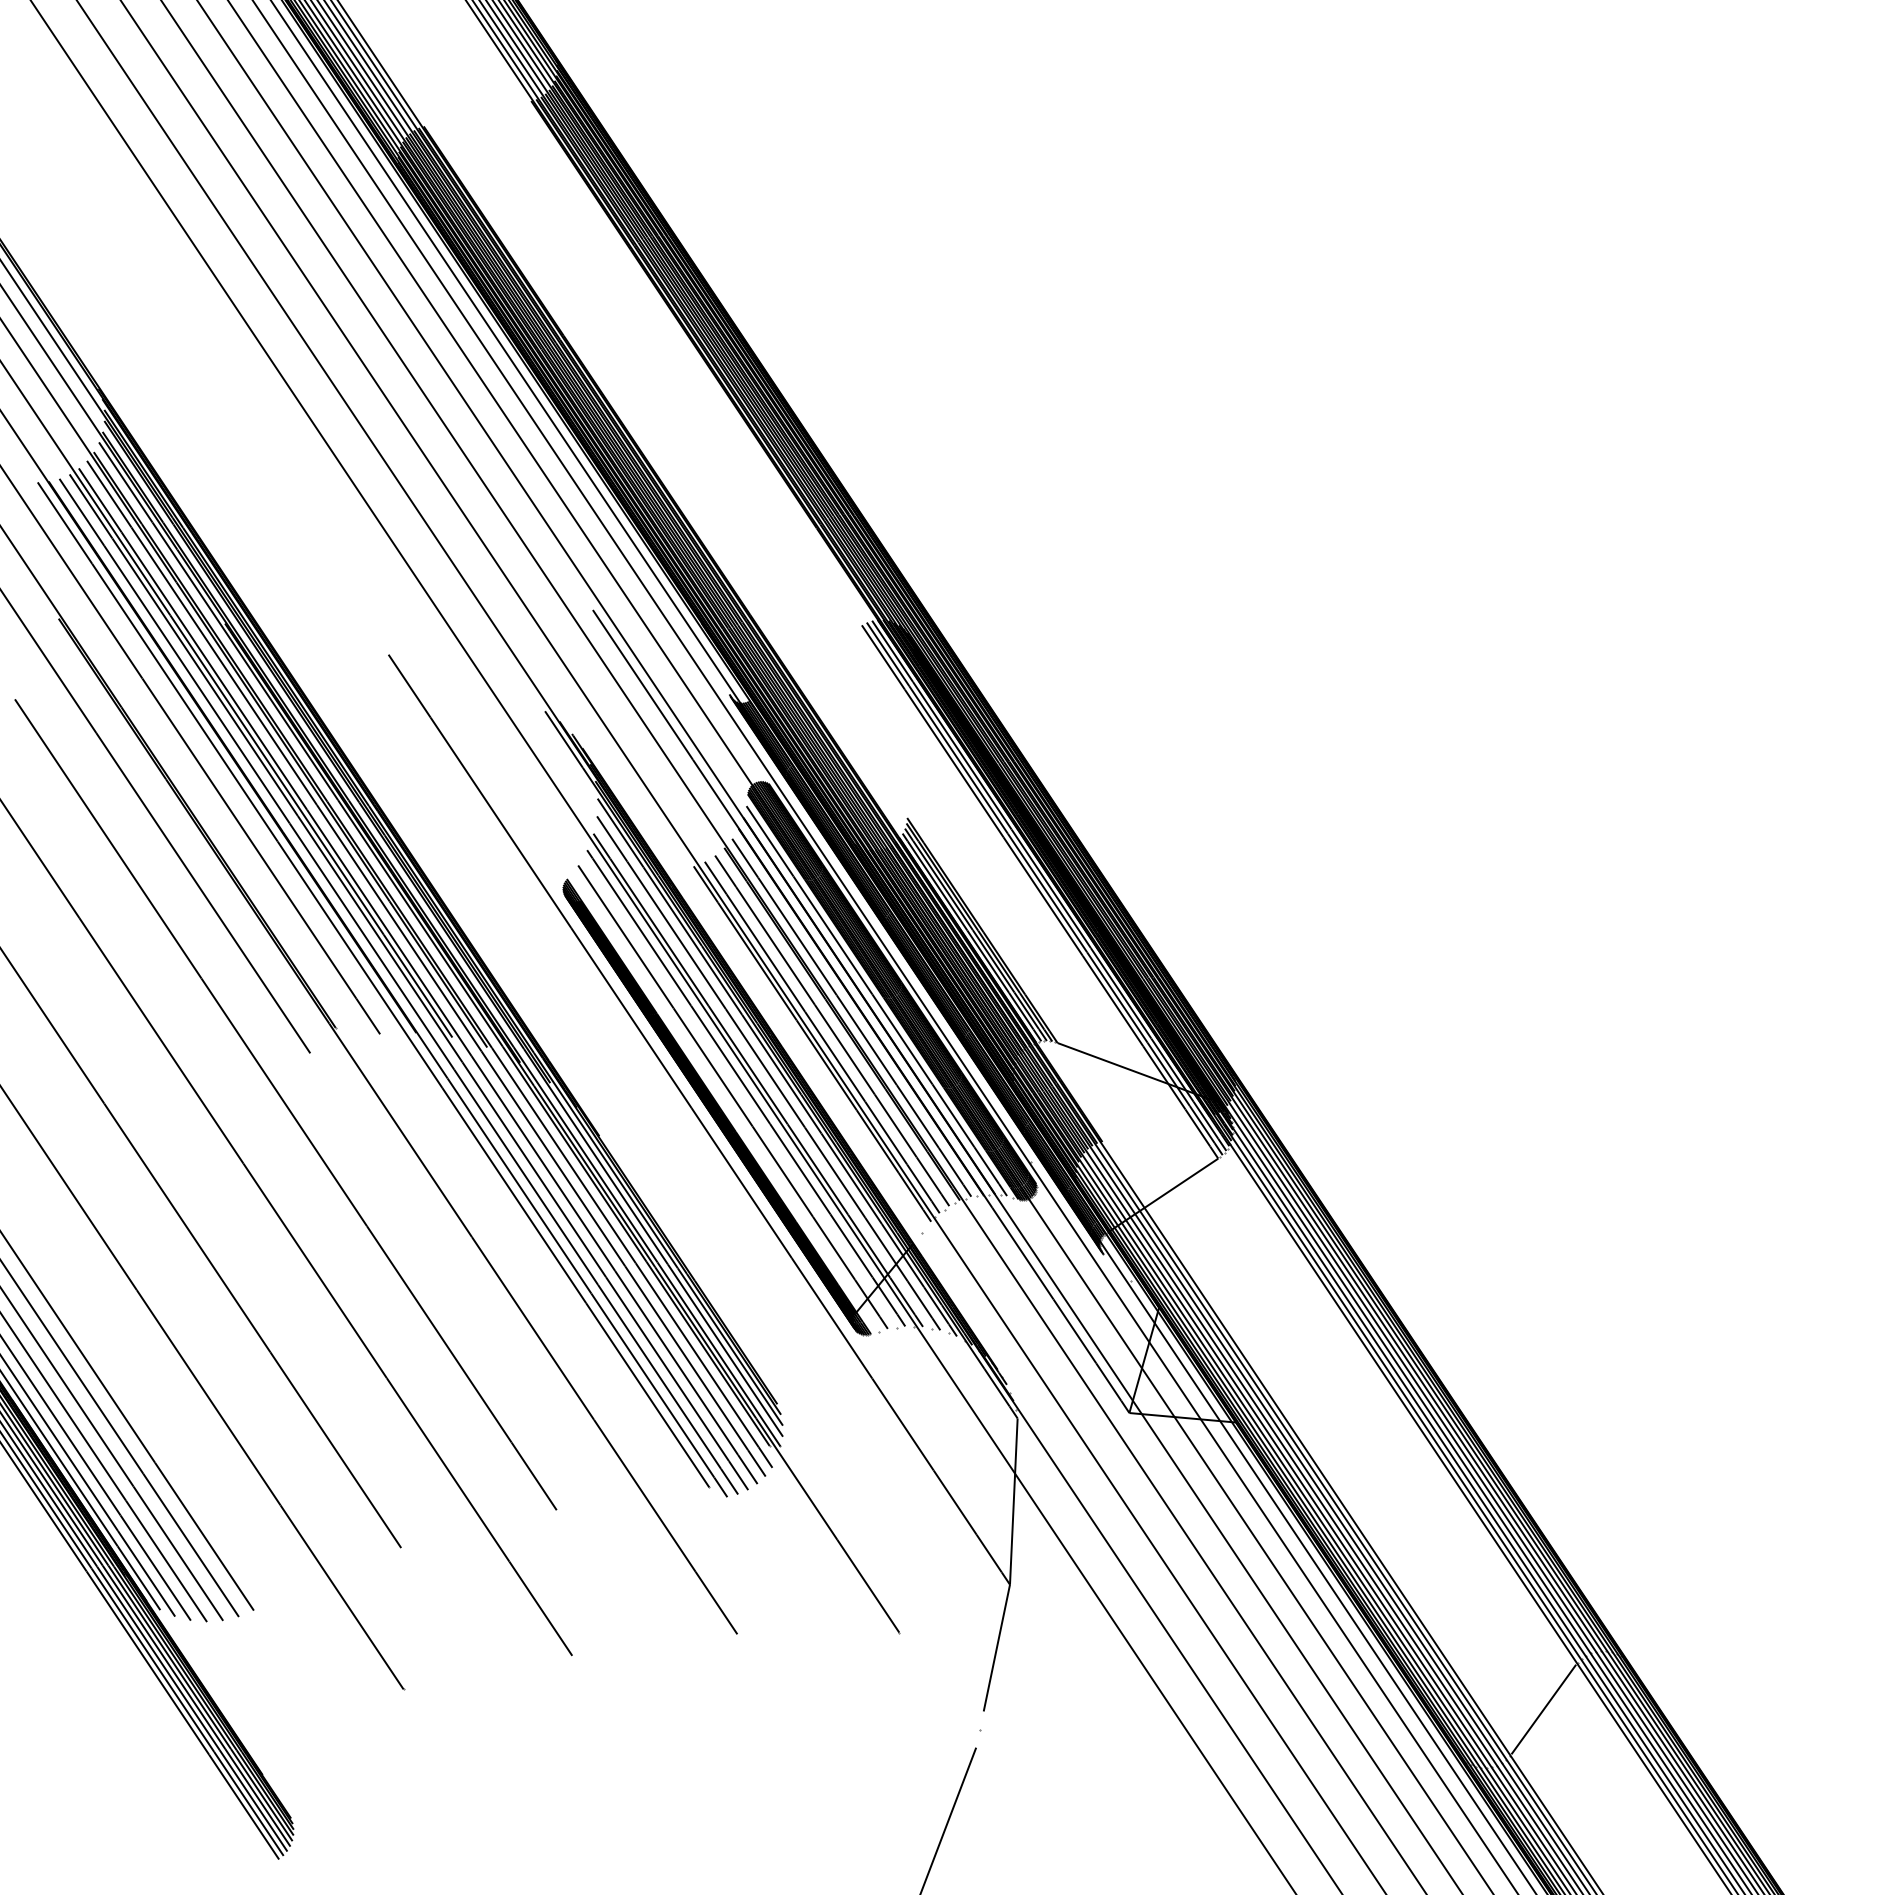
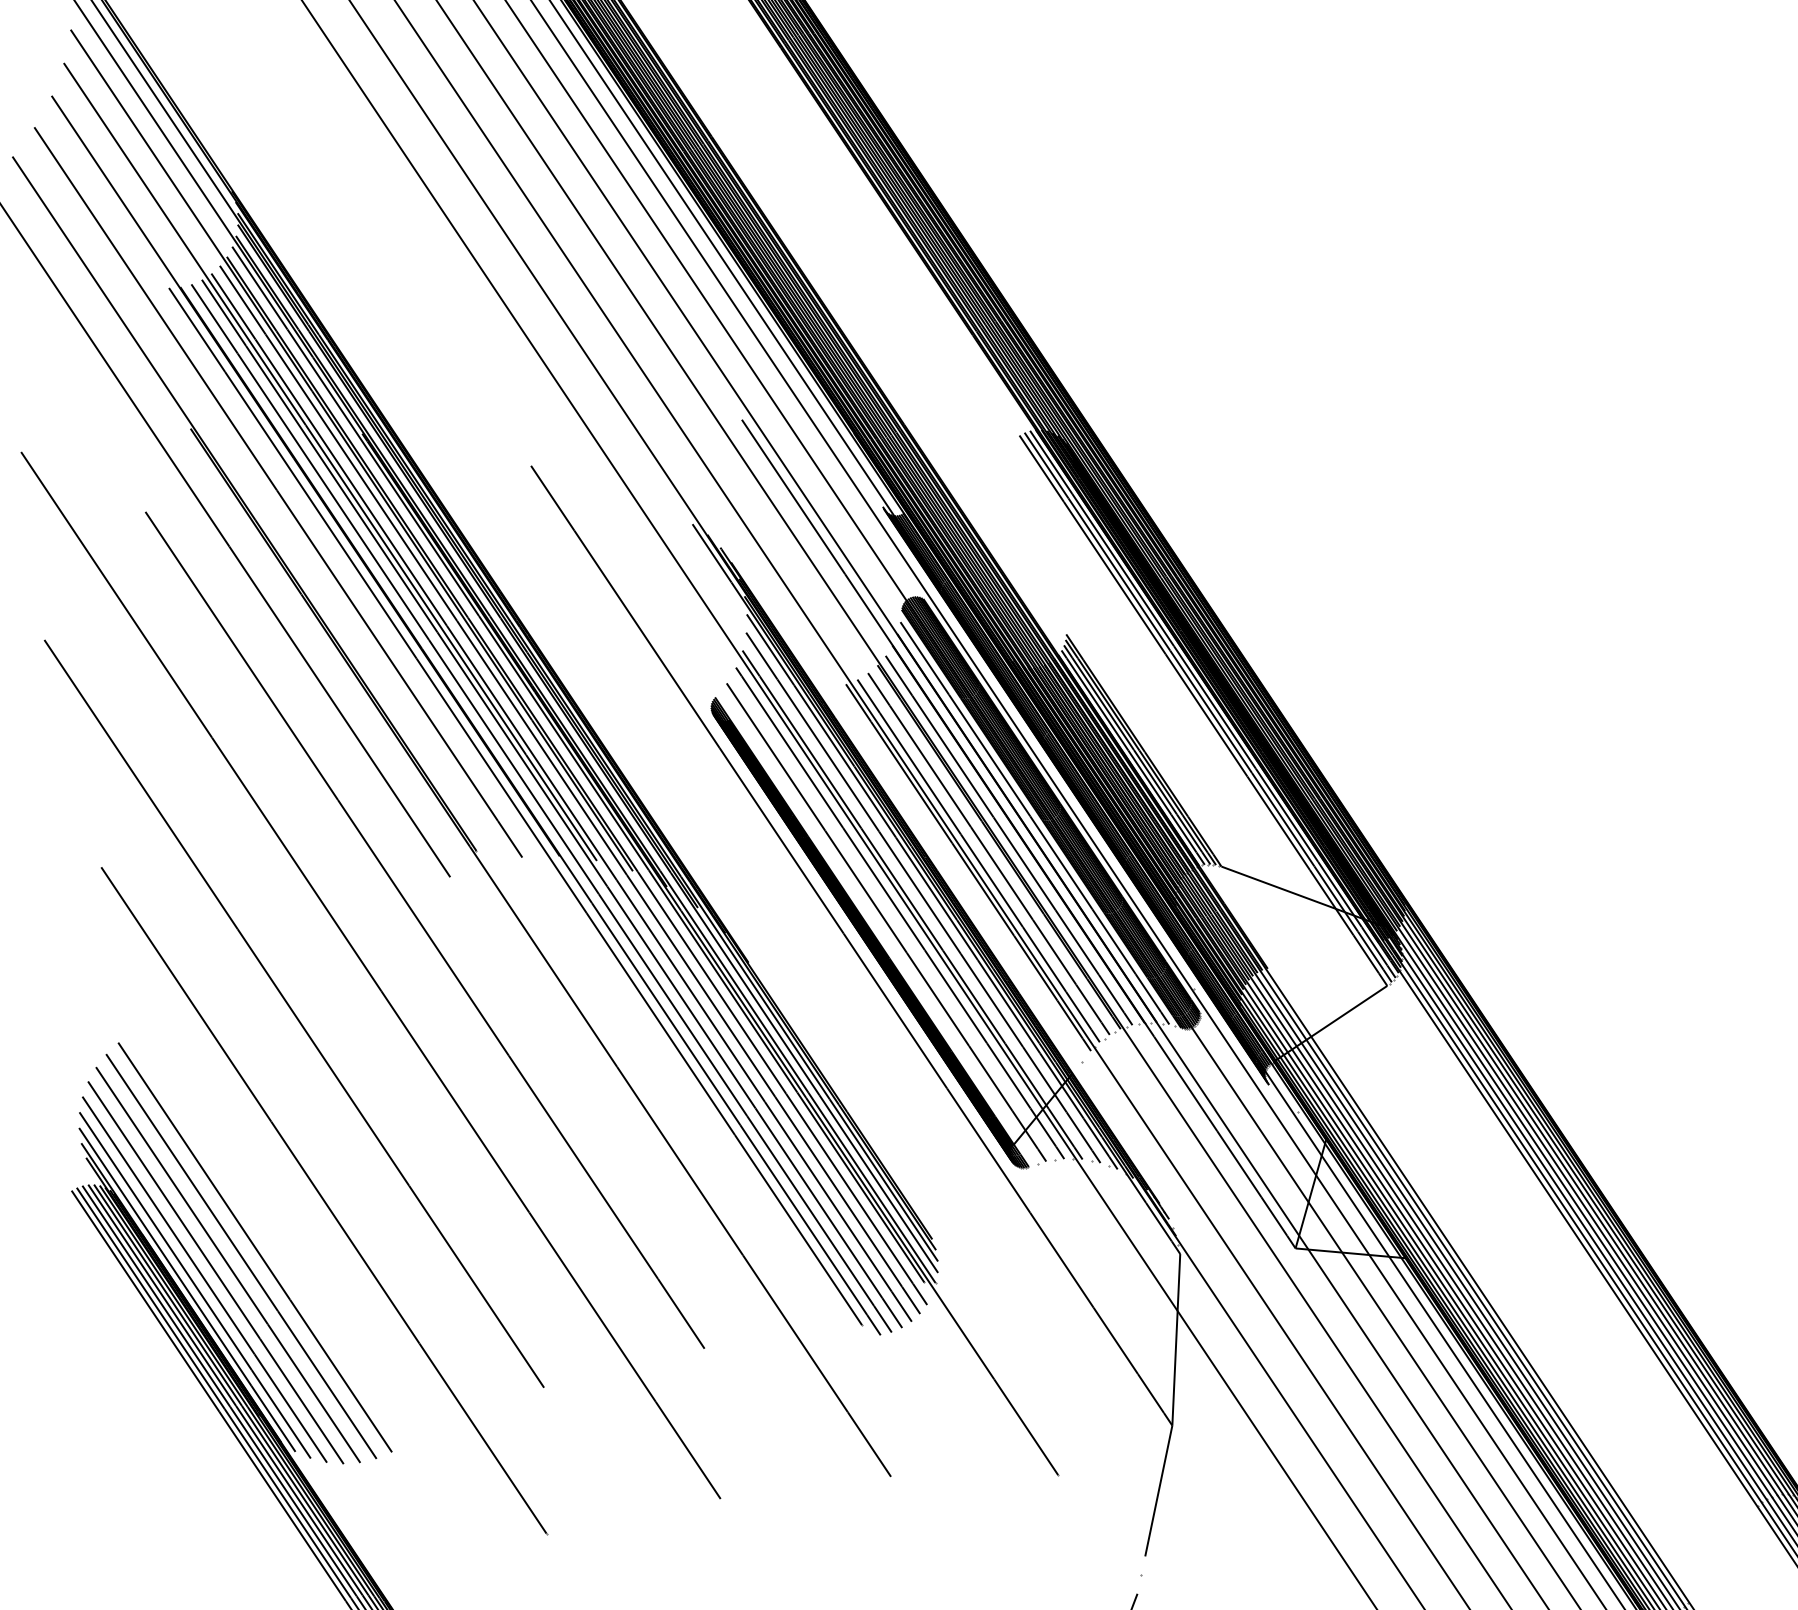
line: (1543, 1709) -> (1722, 1554), removed

